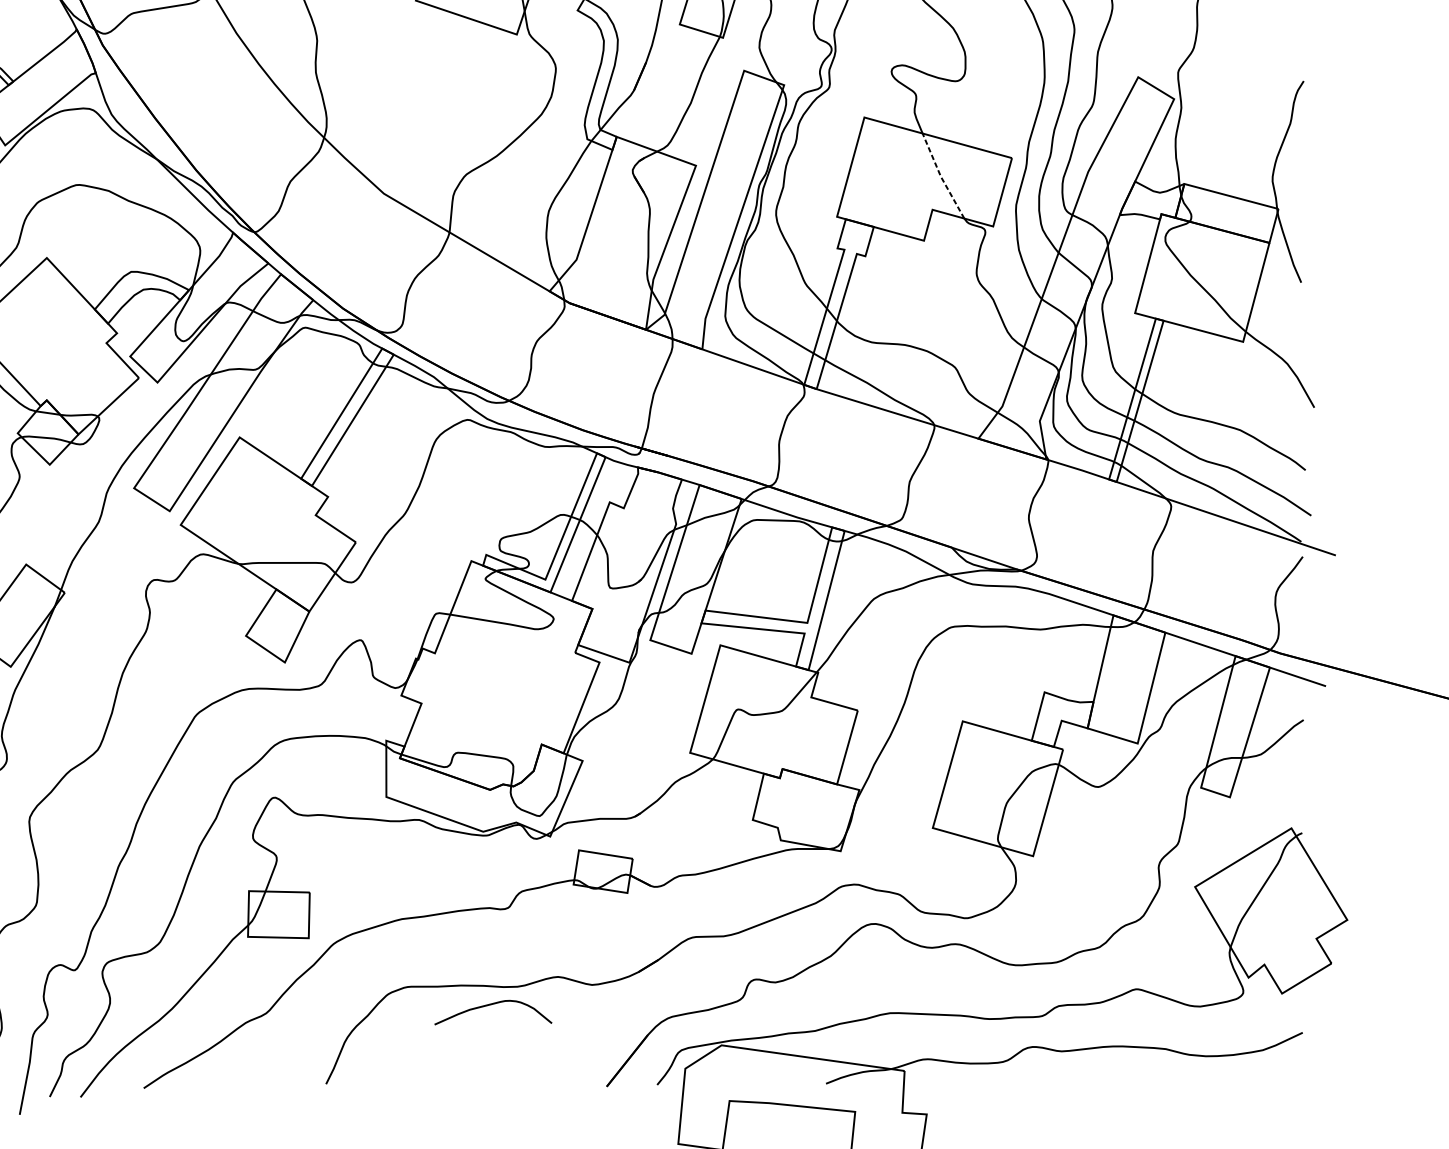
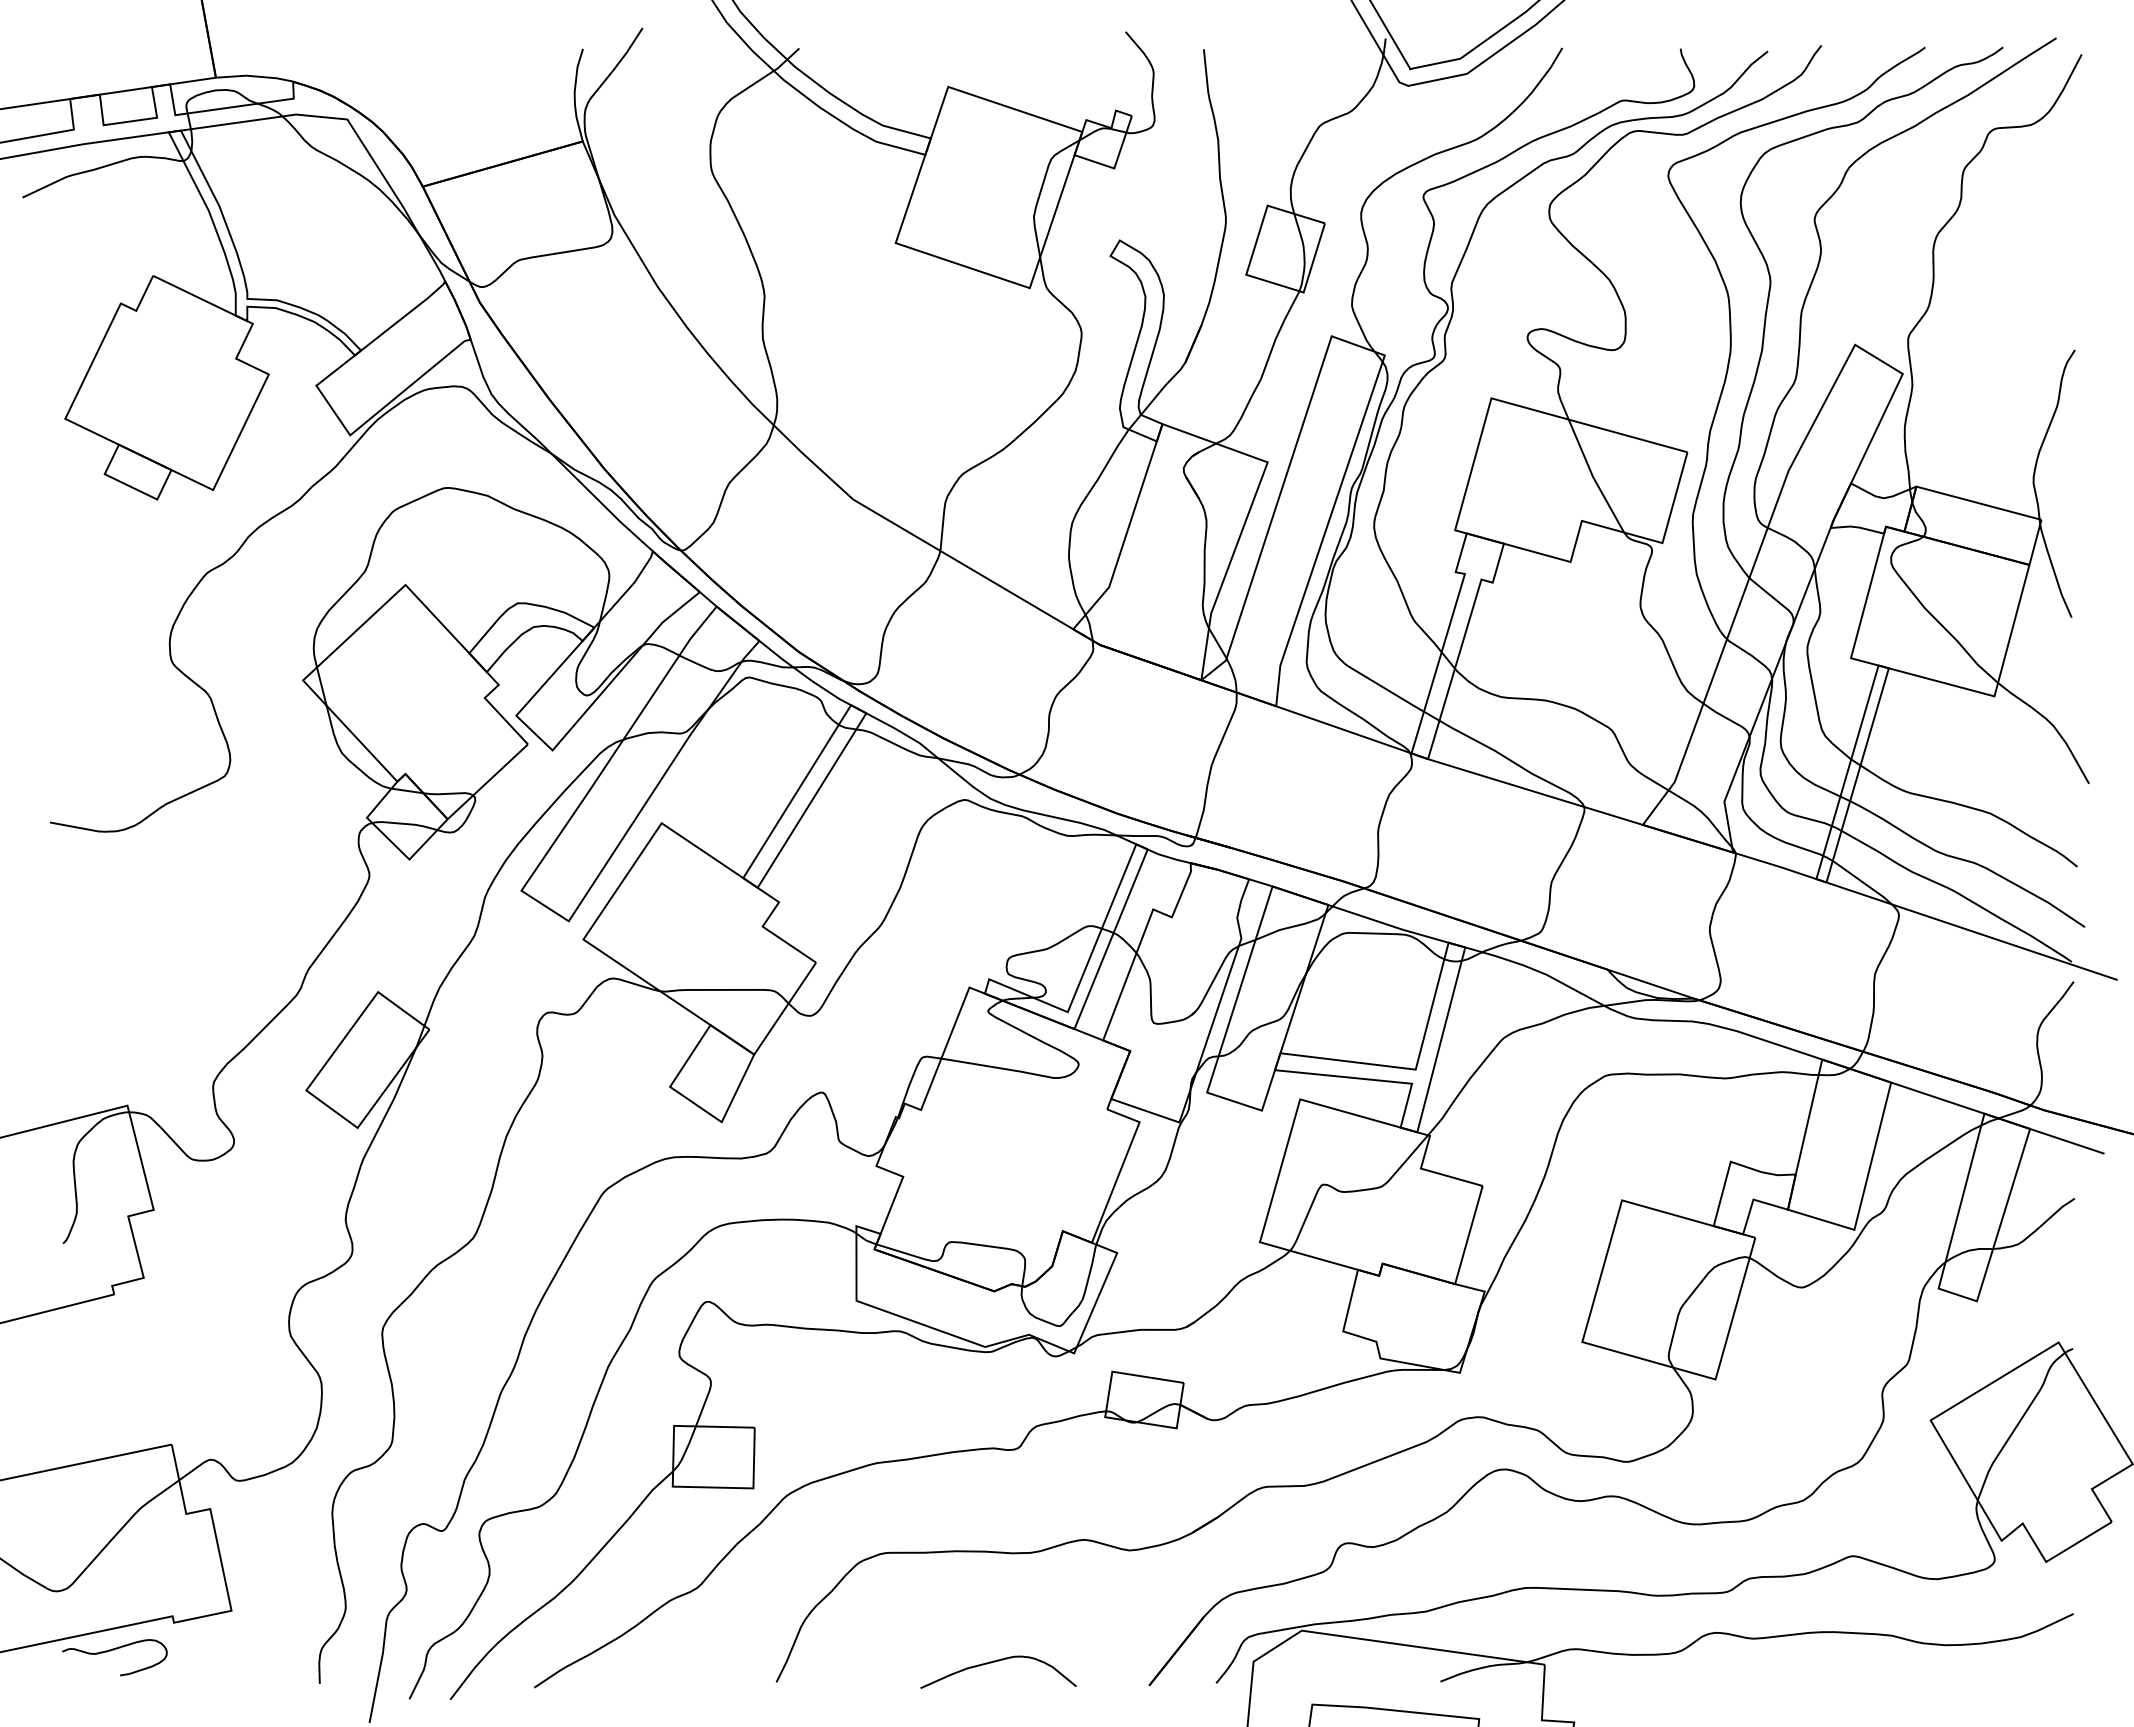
line: (941, 177) -> (1593, 477), dashed -> solid
curve: (491, 1005) -> (995, 1662), moved

